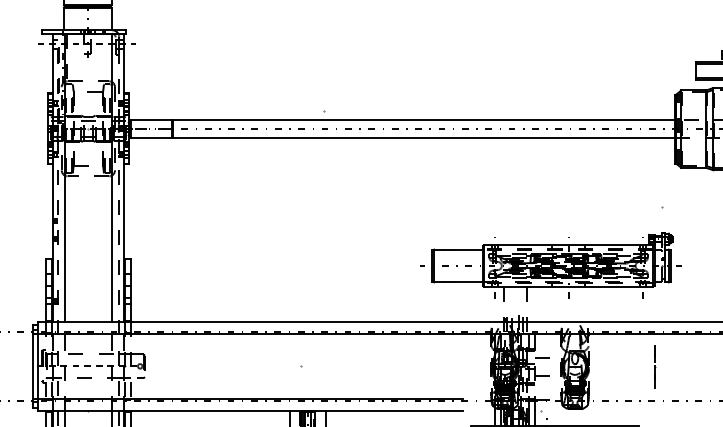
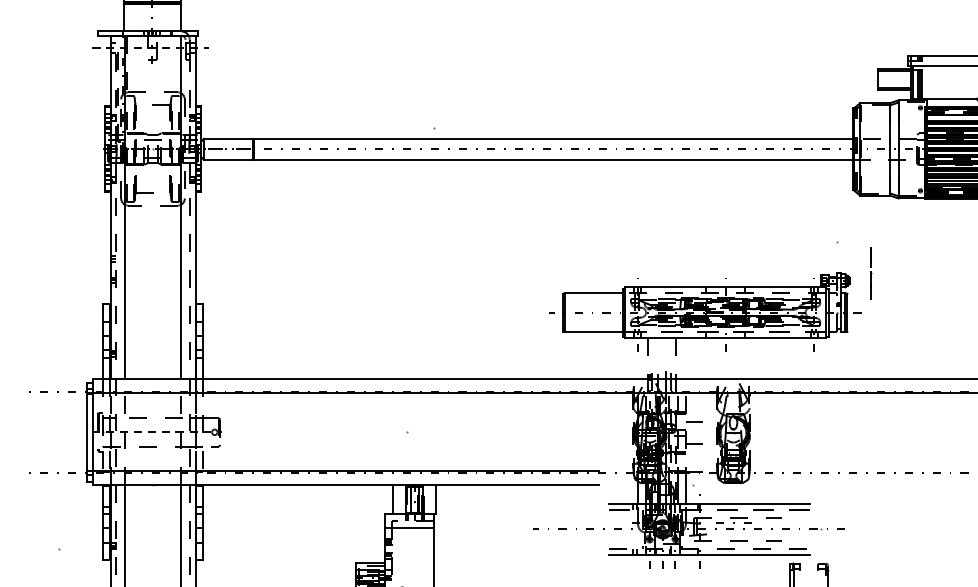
line: (655, 367) -> (871, 273), moved

